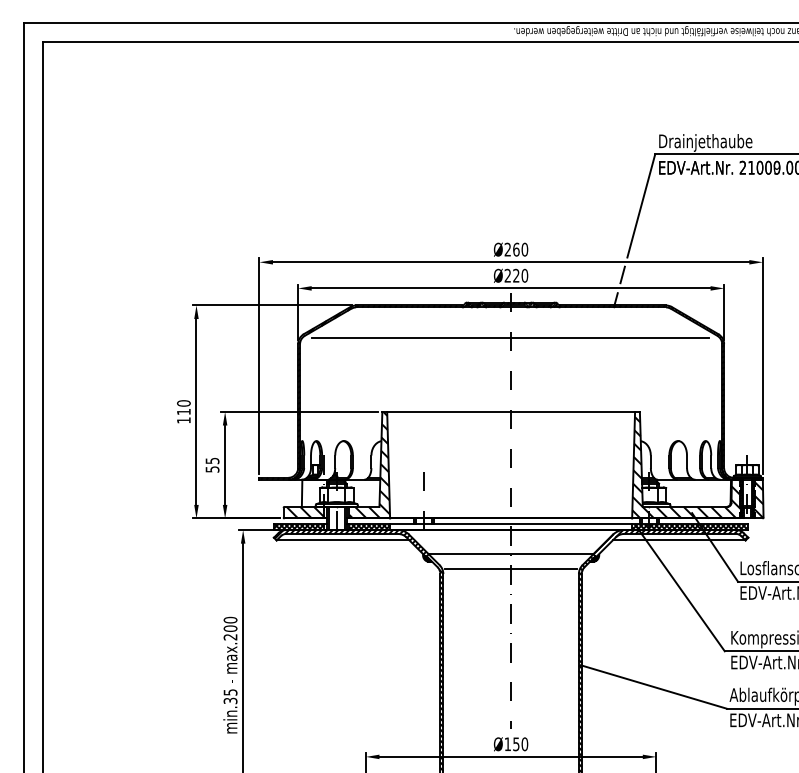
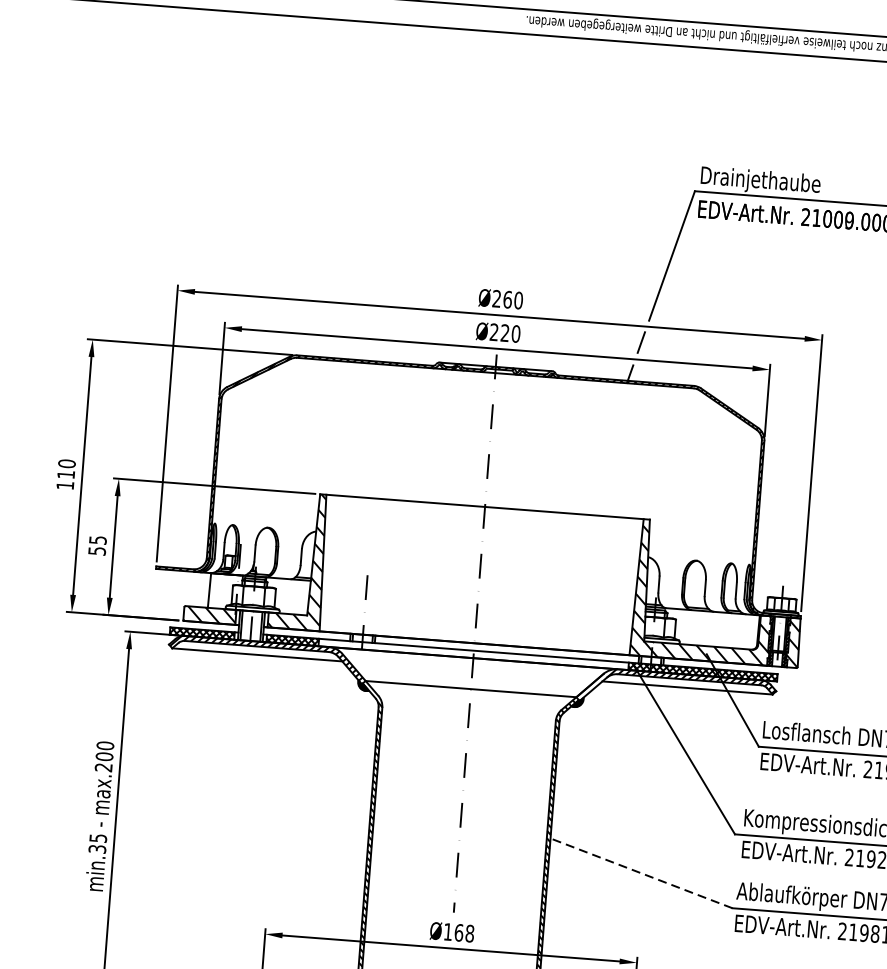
line: (510, 338) -> (491, 412), removed
line: (510, 569) -> (468, 708), removed
line: (653, 686) -> (640, 872), solid -> dashed
text: (520, 744) -> (464, 933), Ø150 -> Ø168

